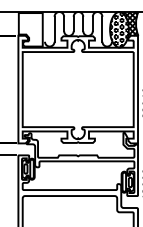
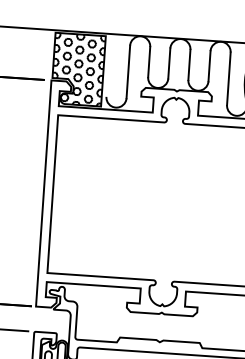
hatch: (30, 29) -> (77, 68), added

